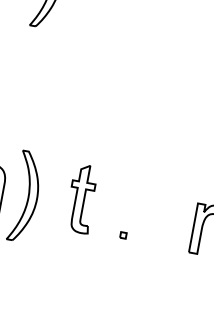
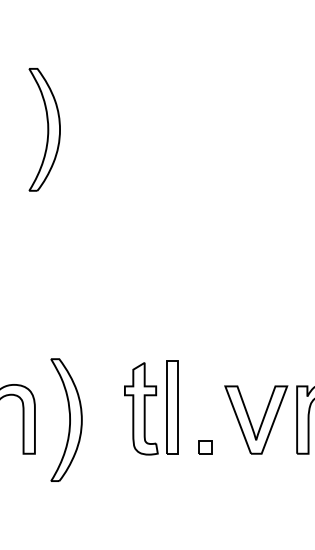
part: (104, 202) -> (172, 407), added
part: (164, 222) -> (256, 419), added
part: (123, 235) -> (205, 447), size x1.67

